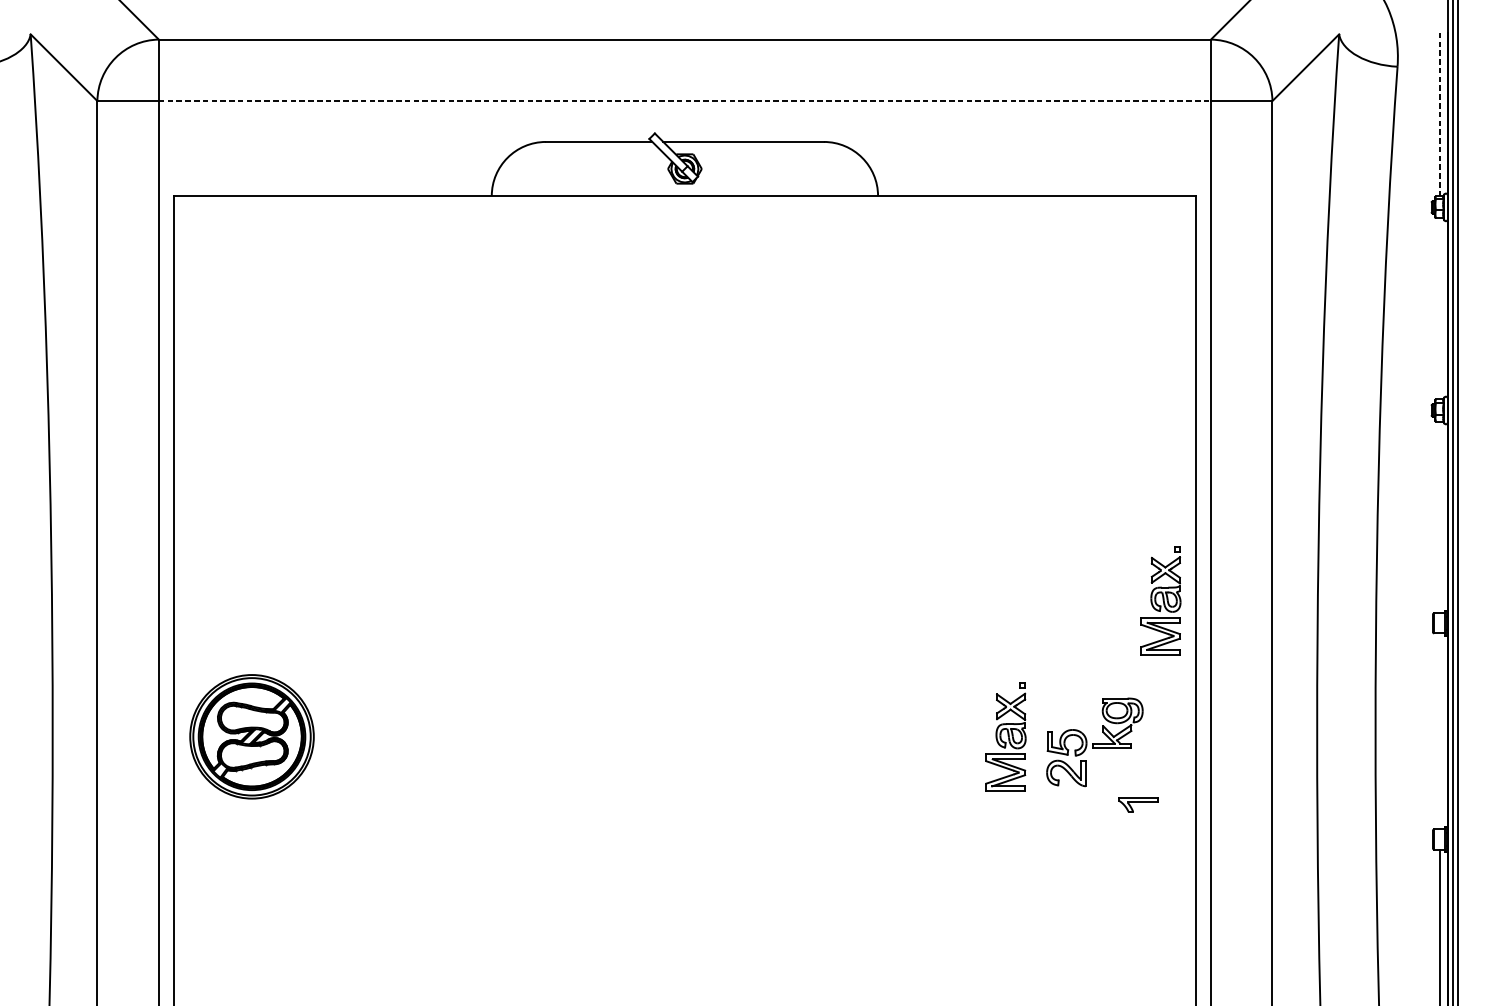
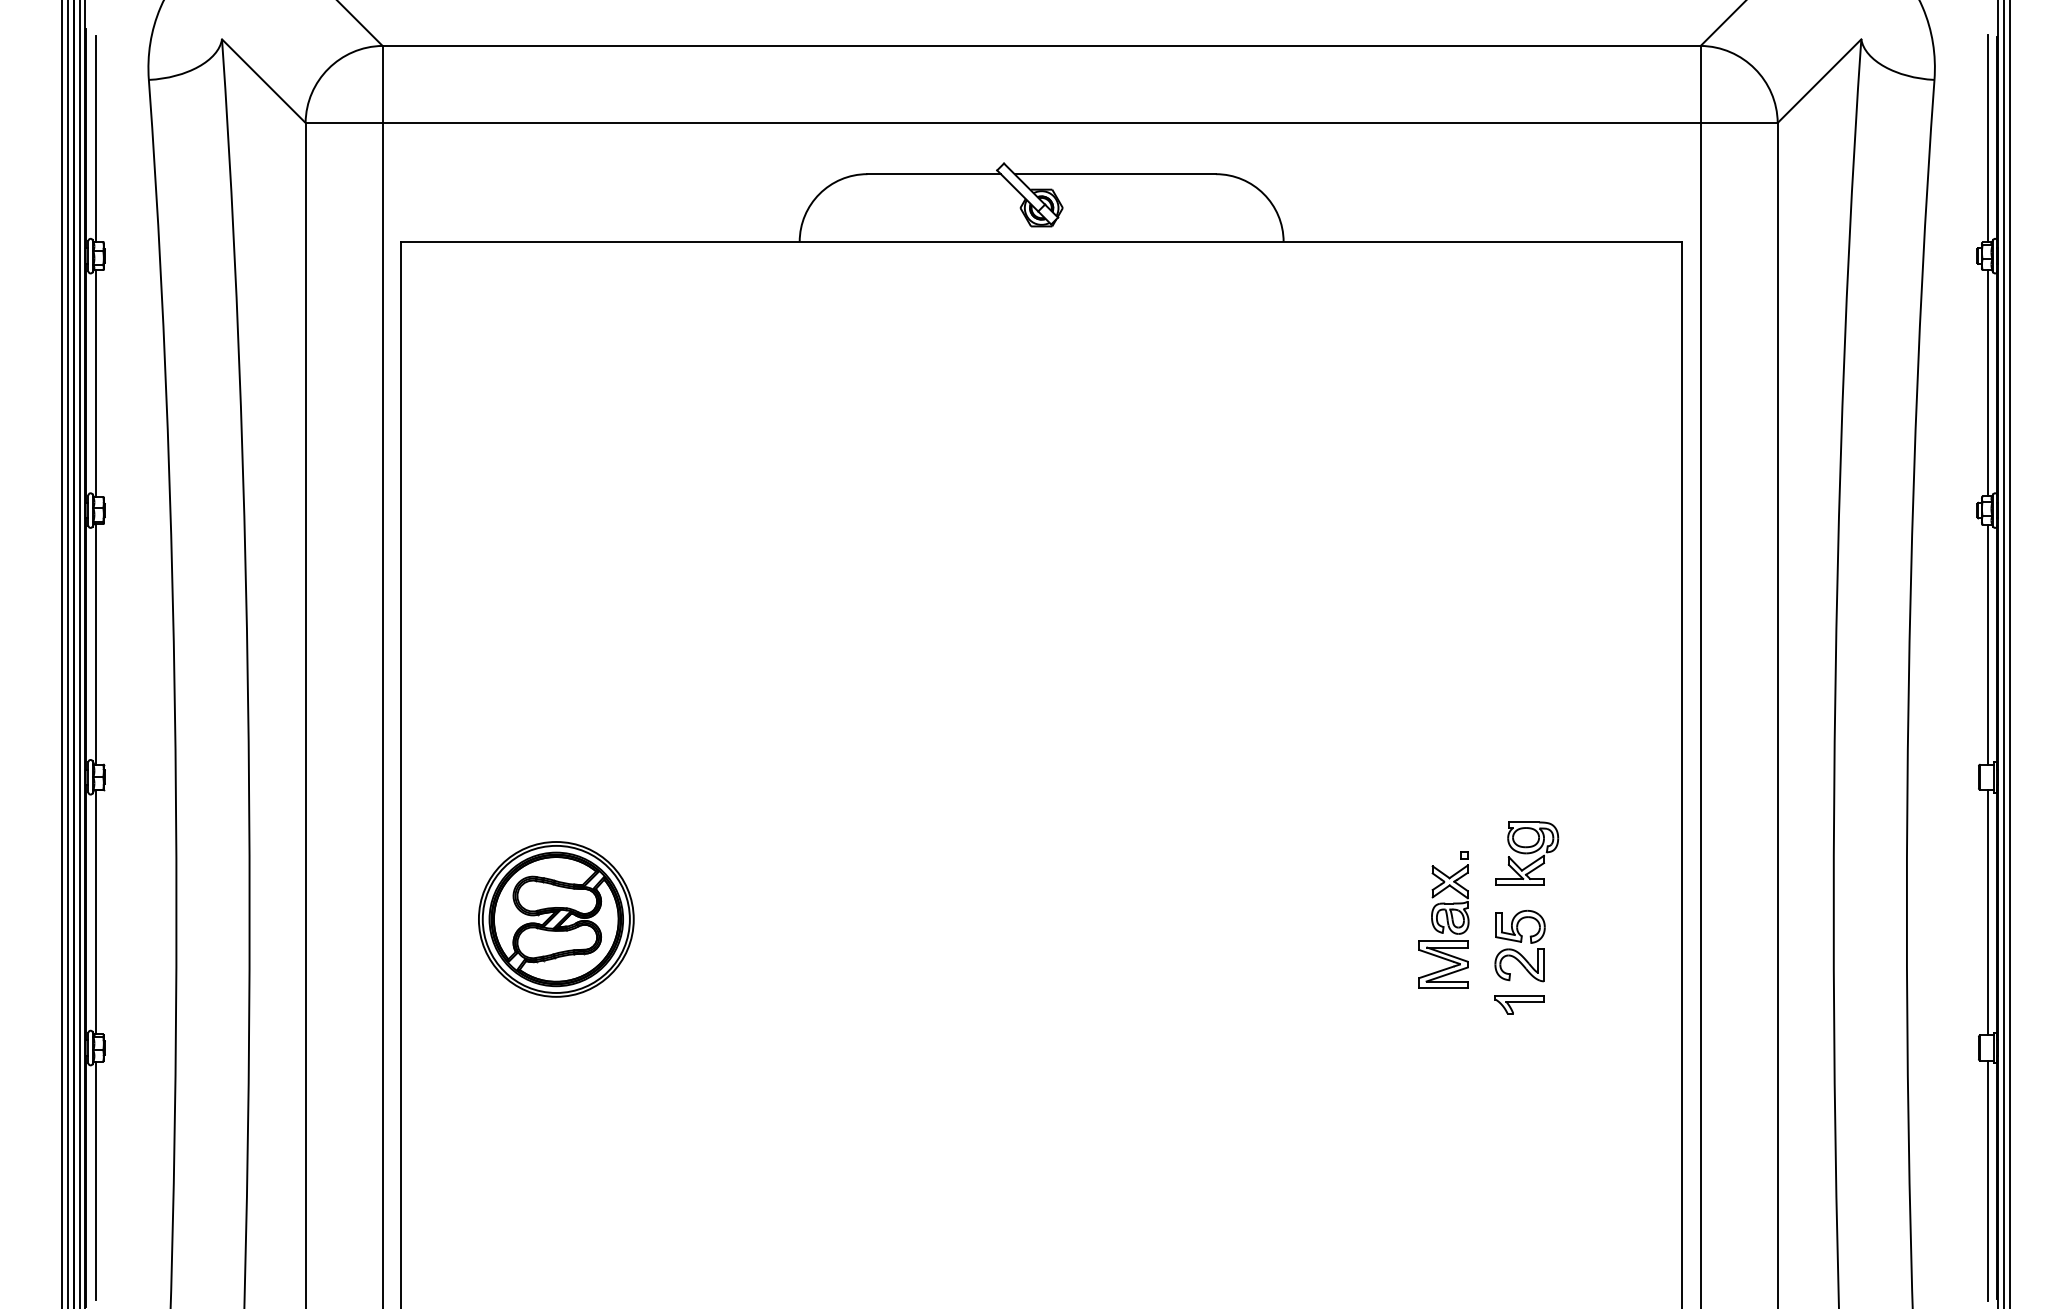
line: (685, 100) -> (1042, 122), dashed -> solid
line: (1439, 113) -> (1987, 138), dashed -> solid
line: (1439, 308) -> (1987, 382), added
line: (1439, 517) -> (1987, 644), added
part: (1160, 600) -> (1637, 748), removed
part: (1118, 723) -> (1527, 853), moved
line: (1439, 731) -> (1987, 912), added
part: (252, 736) -> (556, 919), moved
part: (1138, 804) -> (1519, 1004), moved

